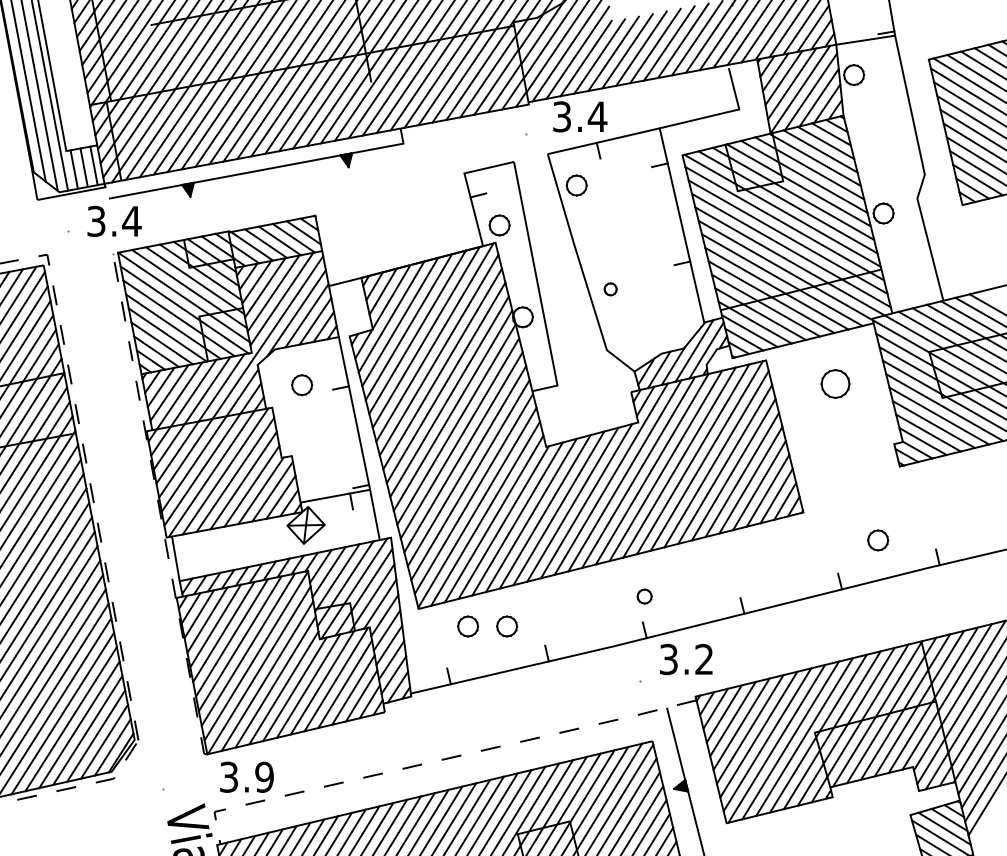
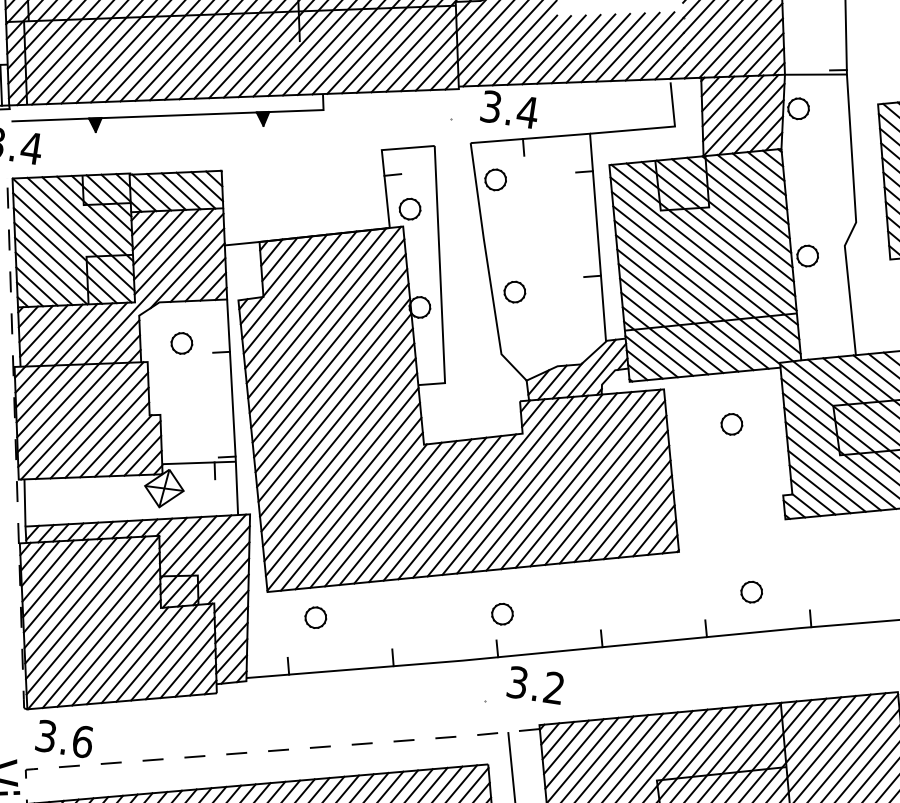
part: (610, 289) -> (514, 292), size x1.67
part: (835, 383) -> (731, 423), size x0.71
part: (644, 596) -> (502, 613), size x1.43
part: (507, 626) -> (356, 623), removed
text: (264, 776) -> (82, 740), 3.9 -> 3.6

